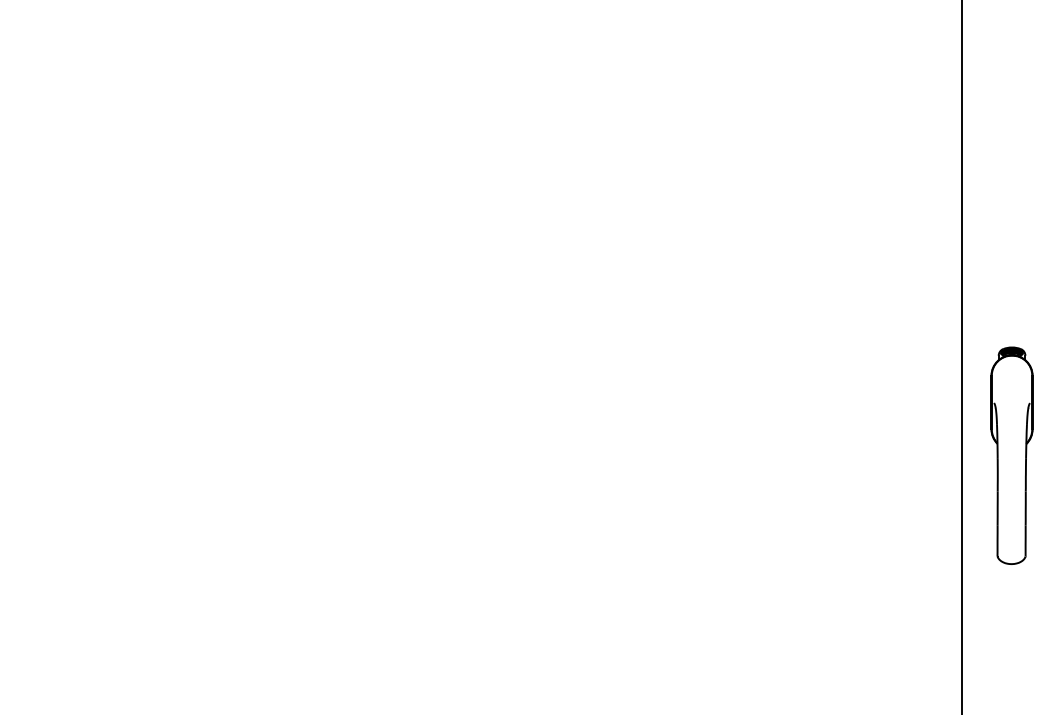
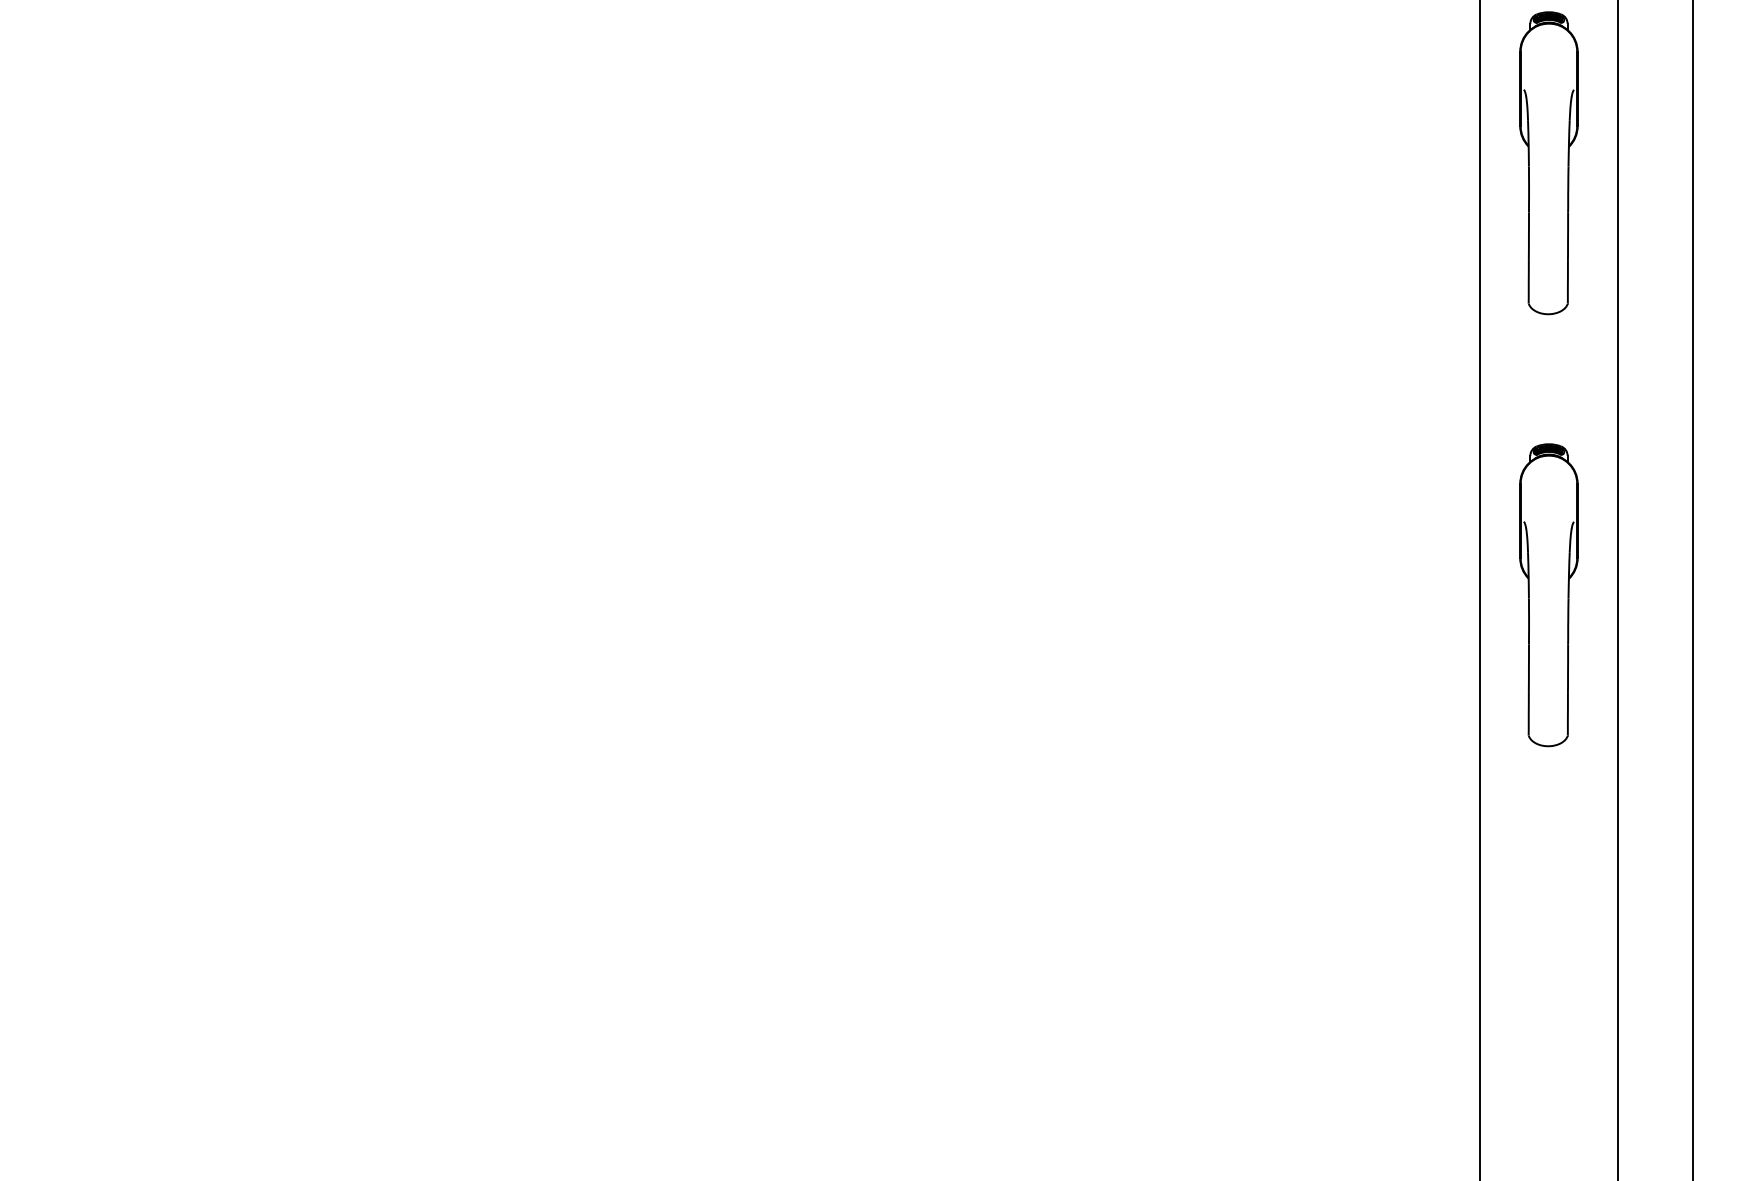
part: (1011, 146) -> (1548, 163), added

